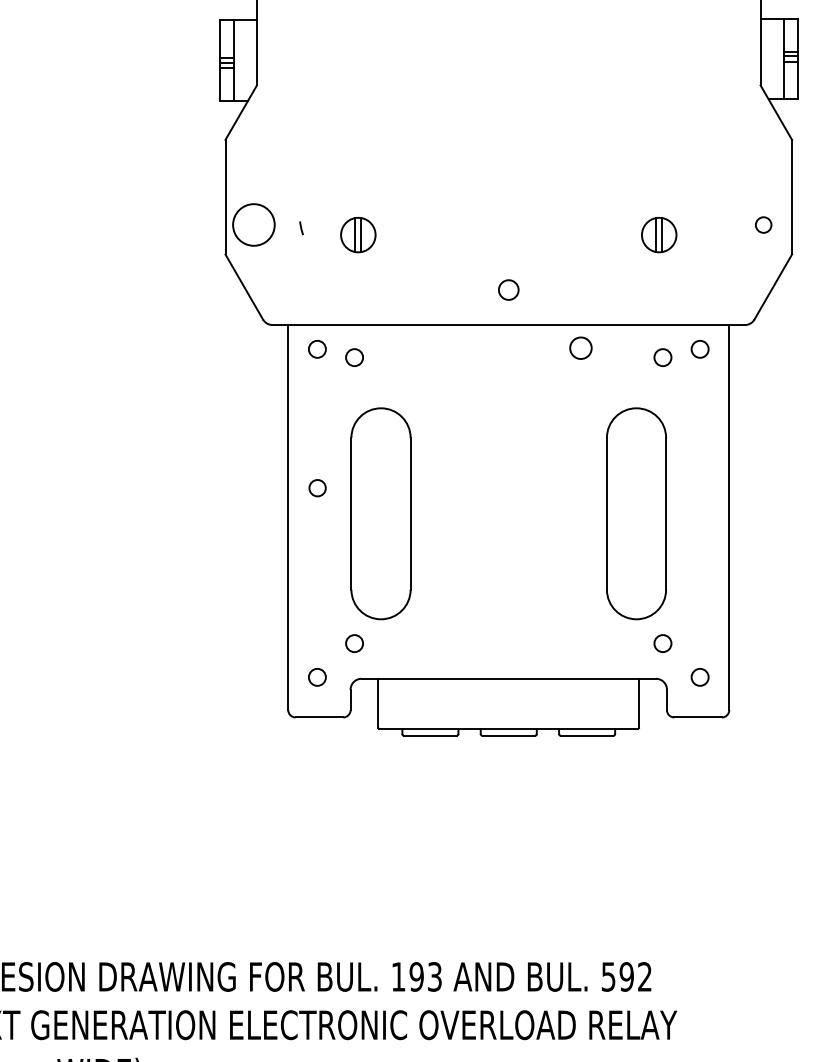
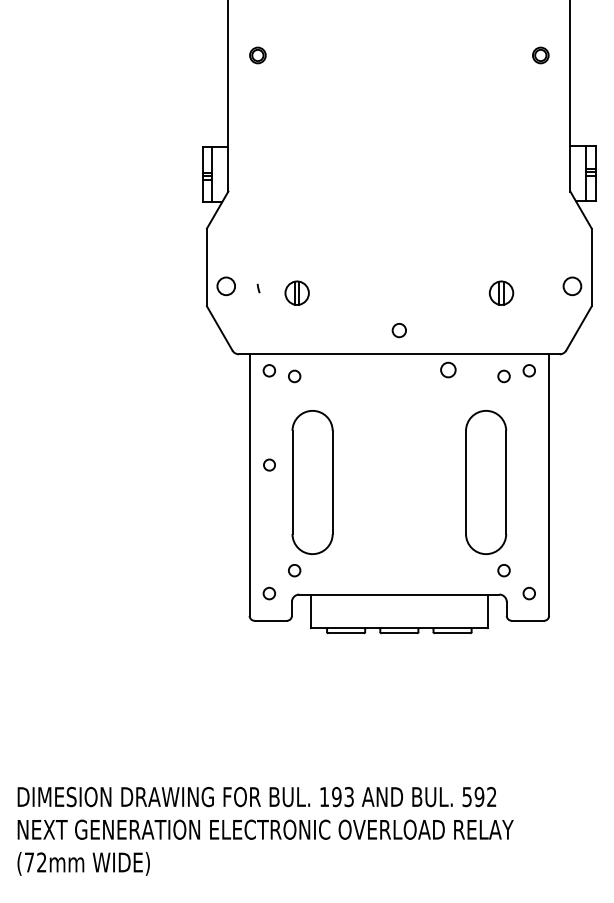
circle: (254, 225) -> (226, 286), size x0.62
circle: (763, 225) -> (572, 286), size x1.67

